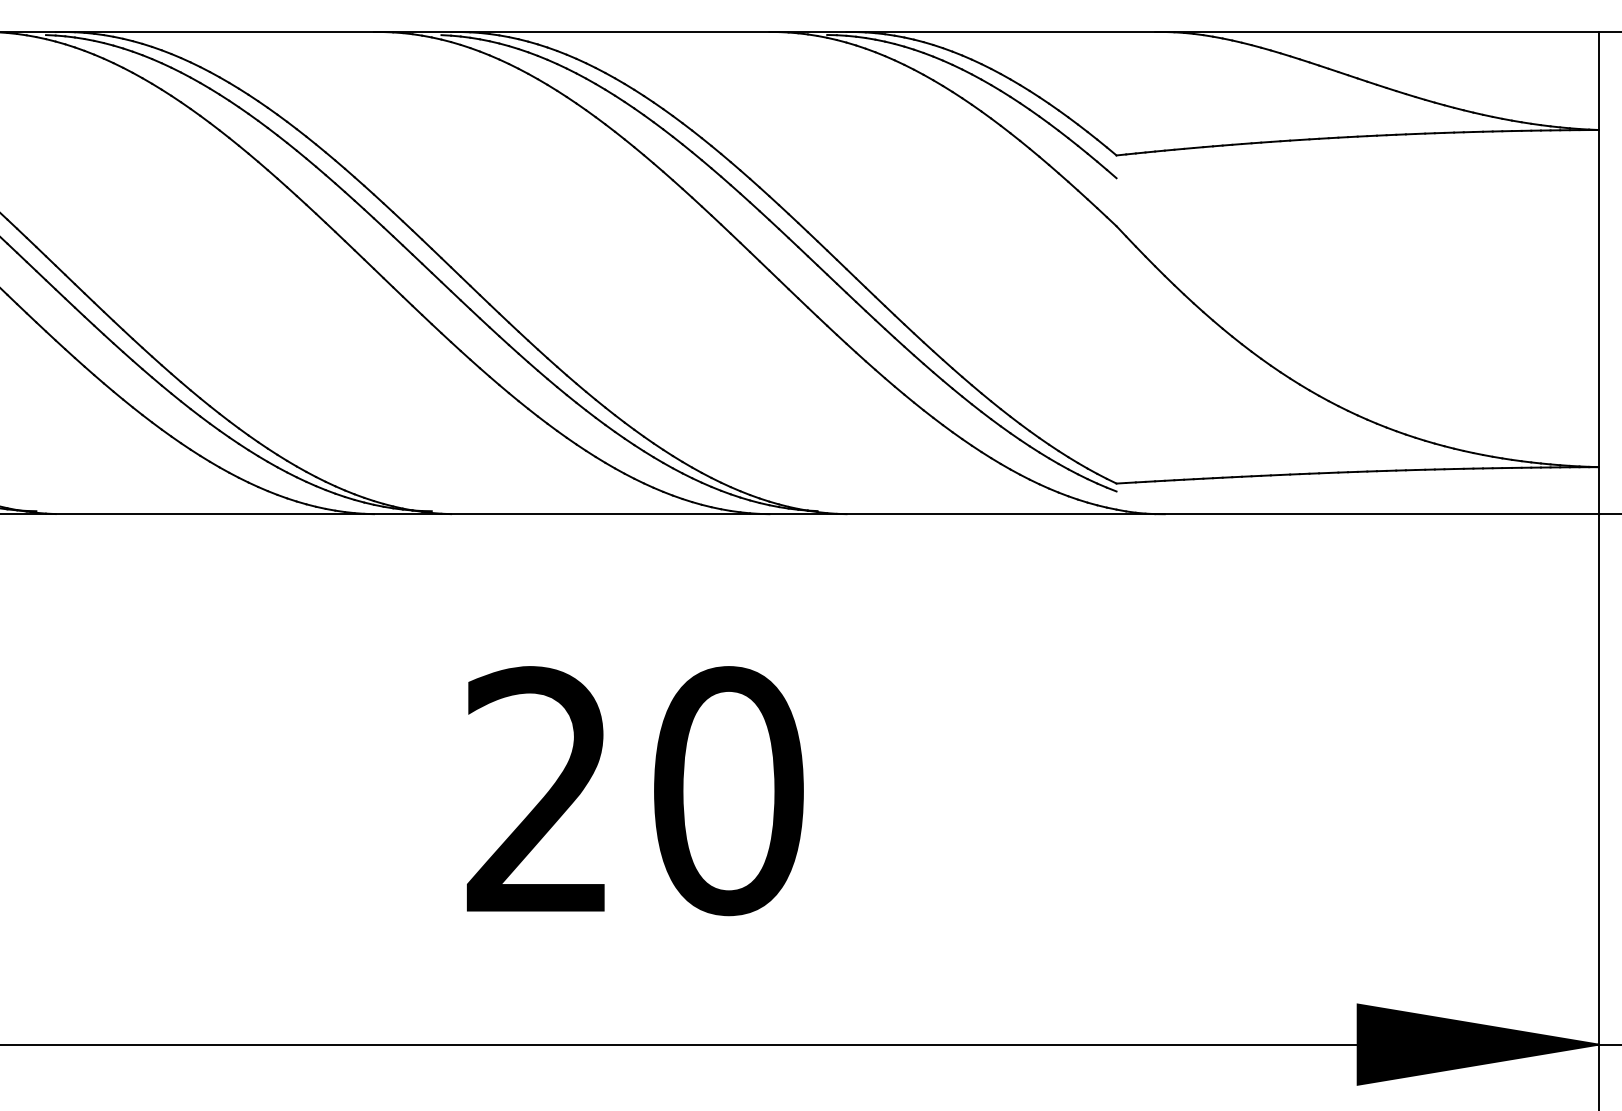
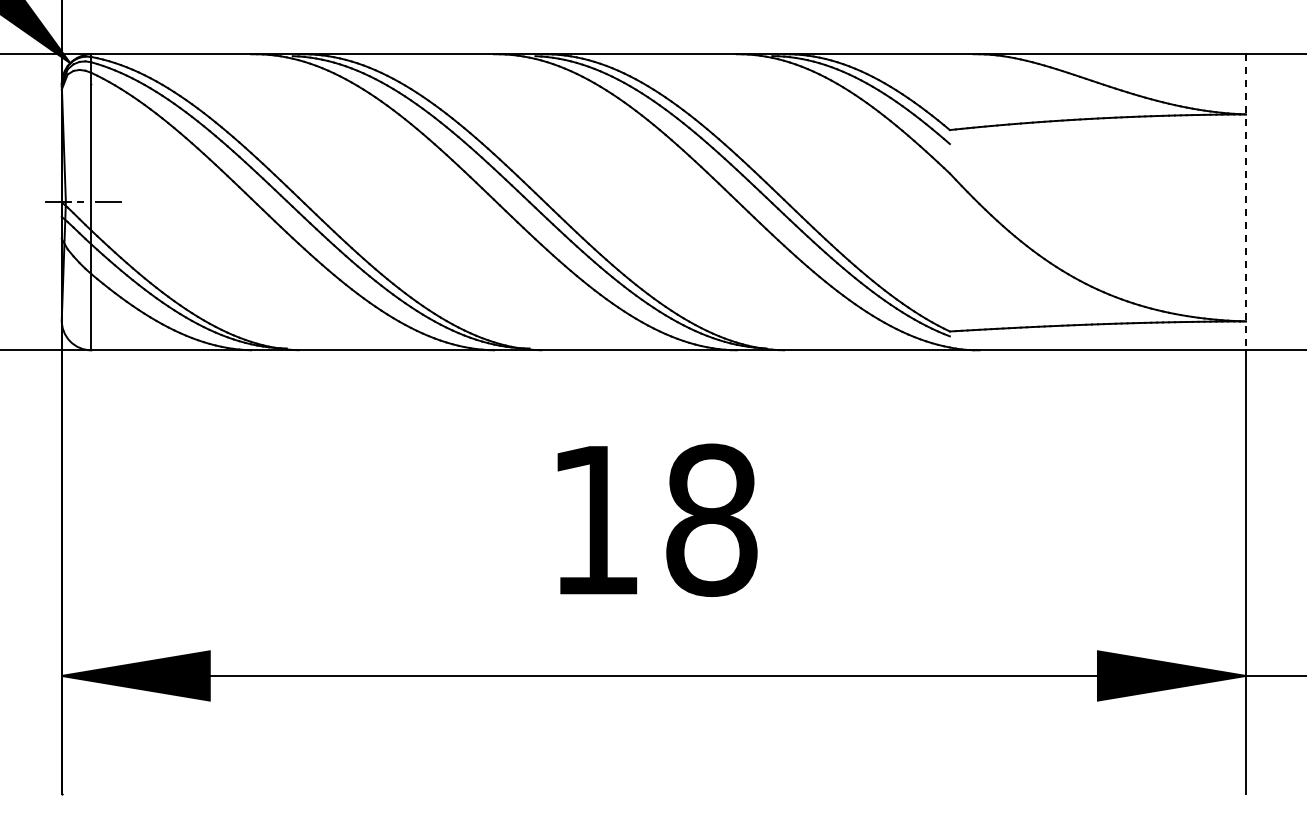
line: (1598, 273) -> (1245, 202), solid -> dashed
text: (635, 789) -> (654, 519), 20 -> 18

